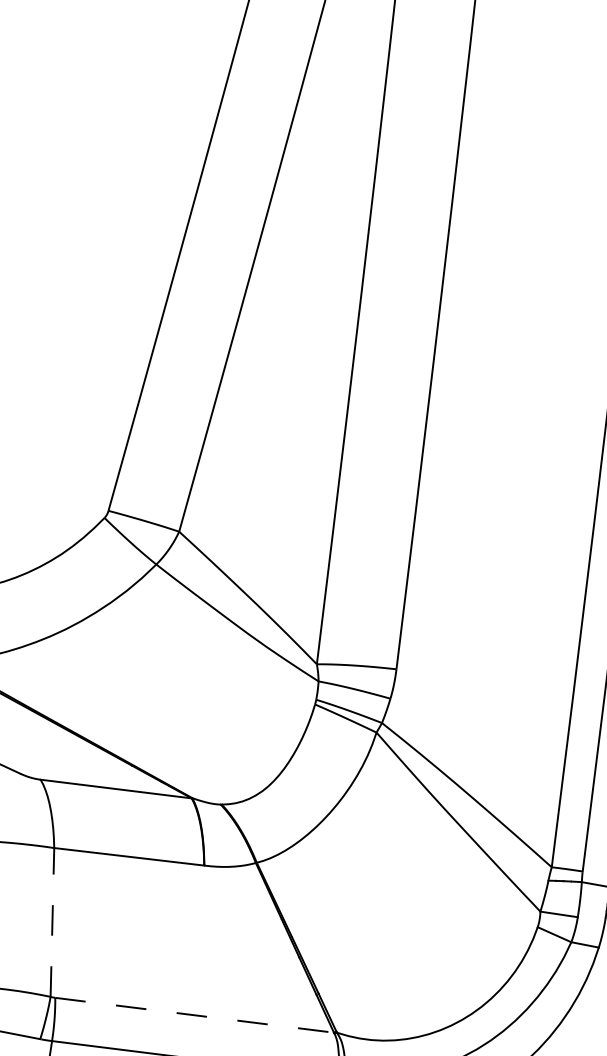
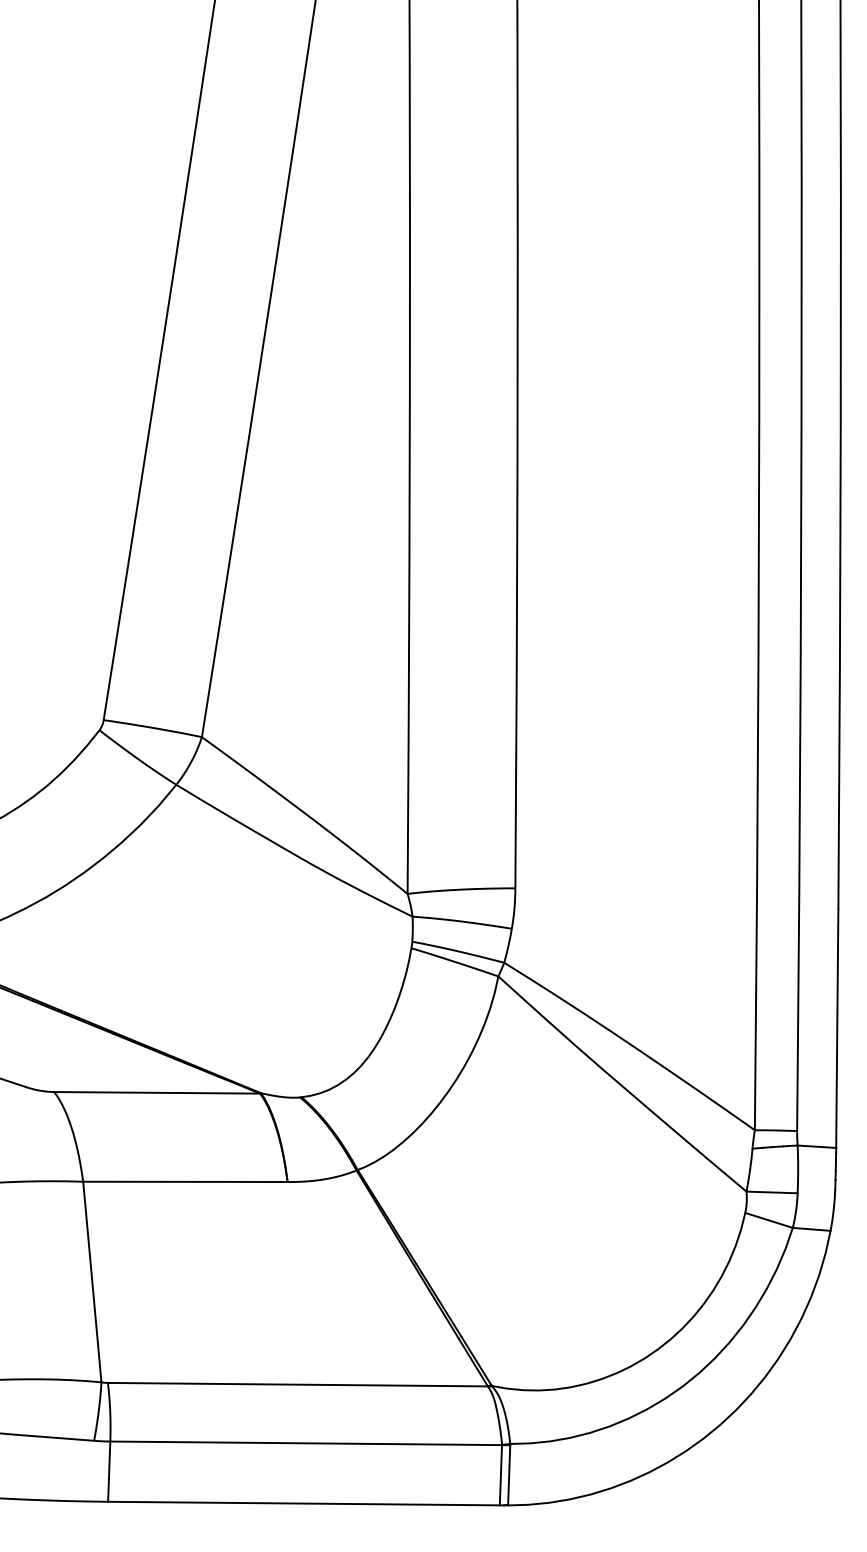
line: (52, 922) -> (92, 1282), dashed -> solid
line: (195, 1015) -> (298, 1384), dashed -> solid

